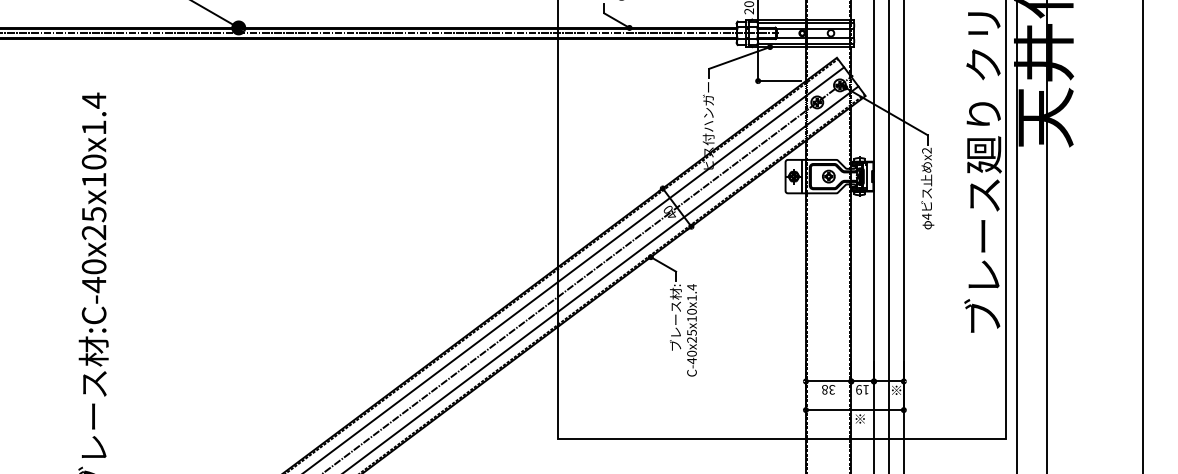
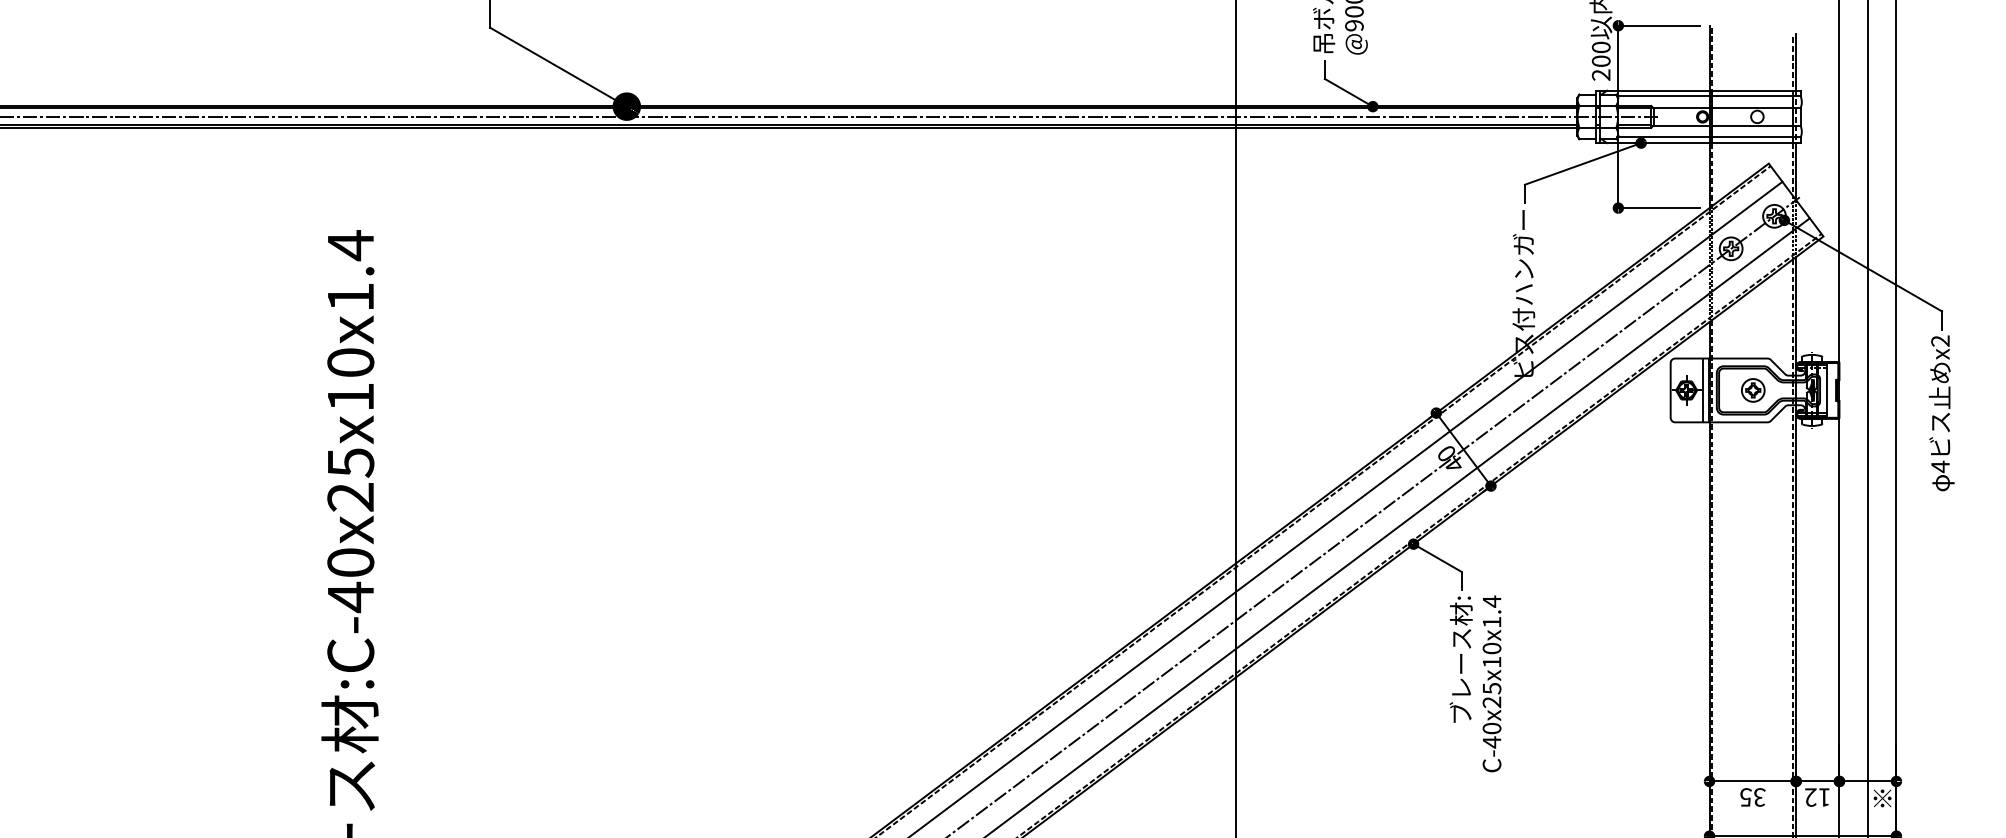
text: (824, 389) -> (1744, 796), 38 -> 35
text: (858, 389) -> (1809, 796), 19 -> 12

